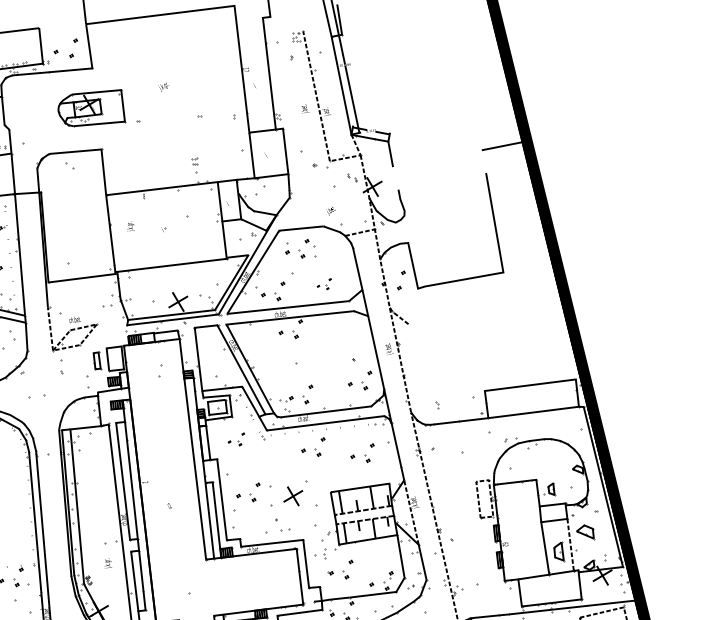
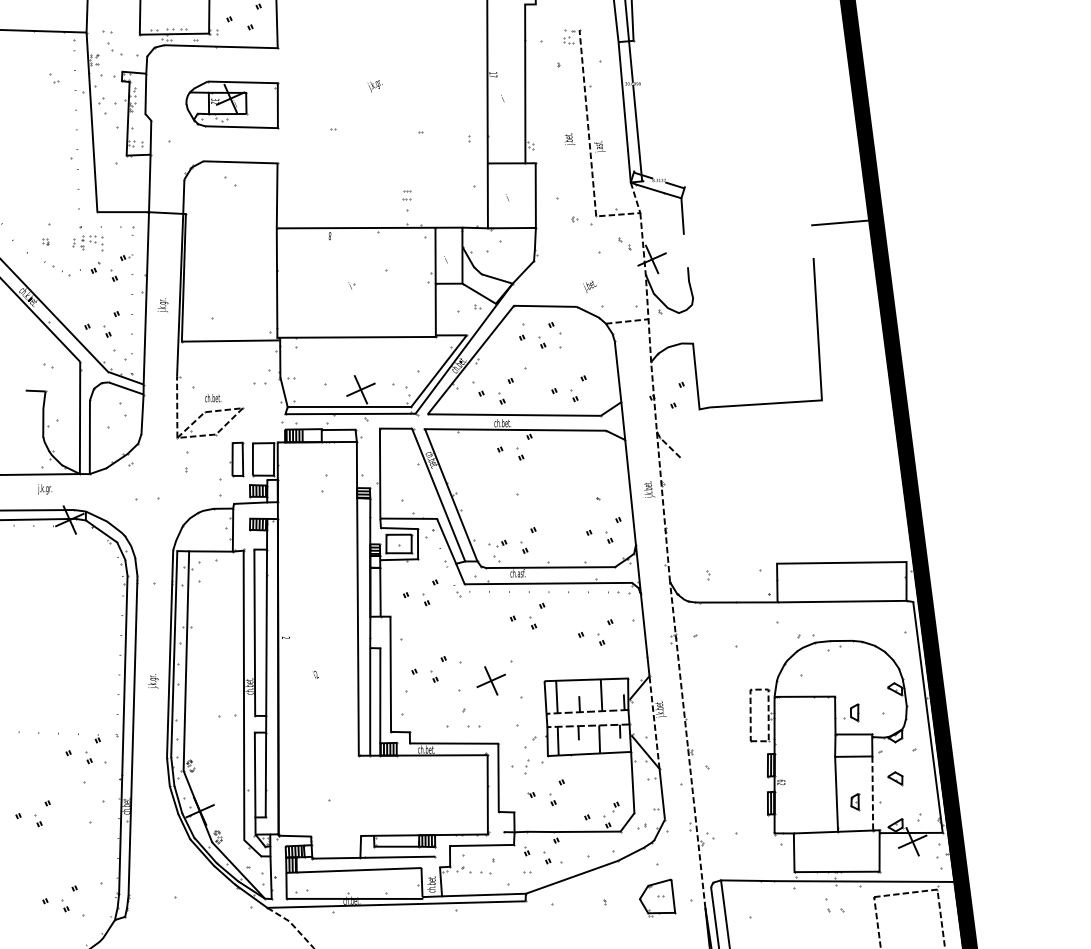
part: (91, 108) -> (232, 104), moved
text: (130, 226) -> (162, 305), moved
part: (324, 284) -> (568, 388), size x1.67
part: (96, 361) -> (236, 459), size x1.43
part: (236, 439) -> (420, 592), size x1.43
part: (585, 532) -> (895, 778), size x0.62
part: (559, 552) -> (855, 802), size x0.62
text: (108, 563) -> (153, 681), moved

